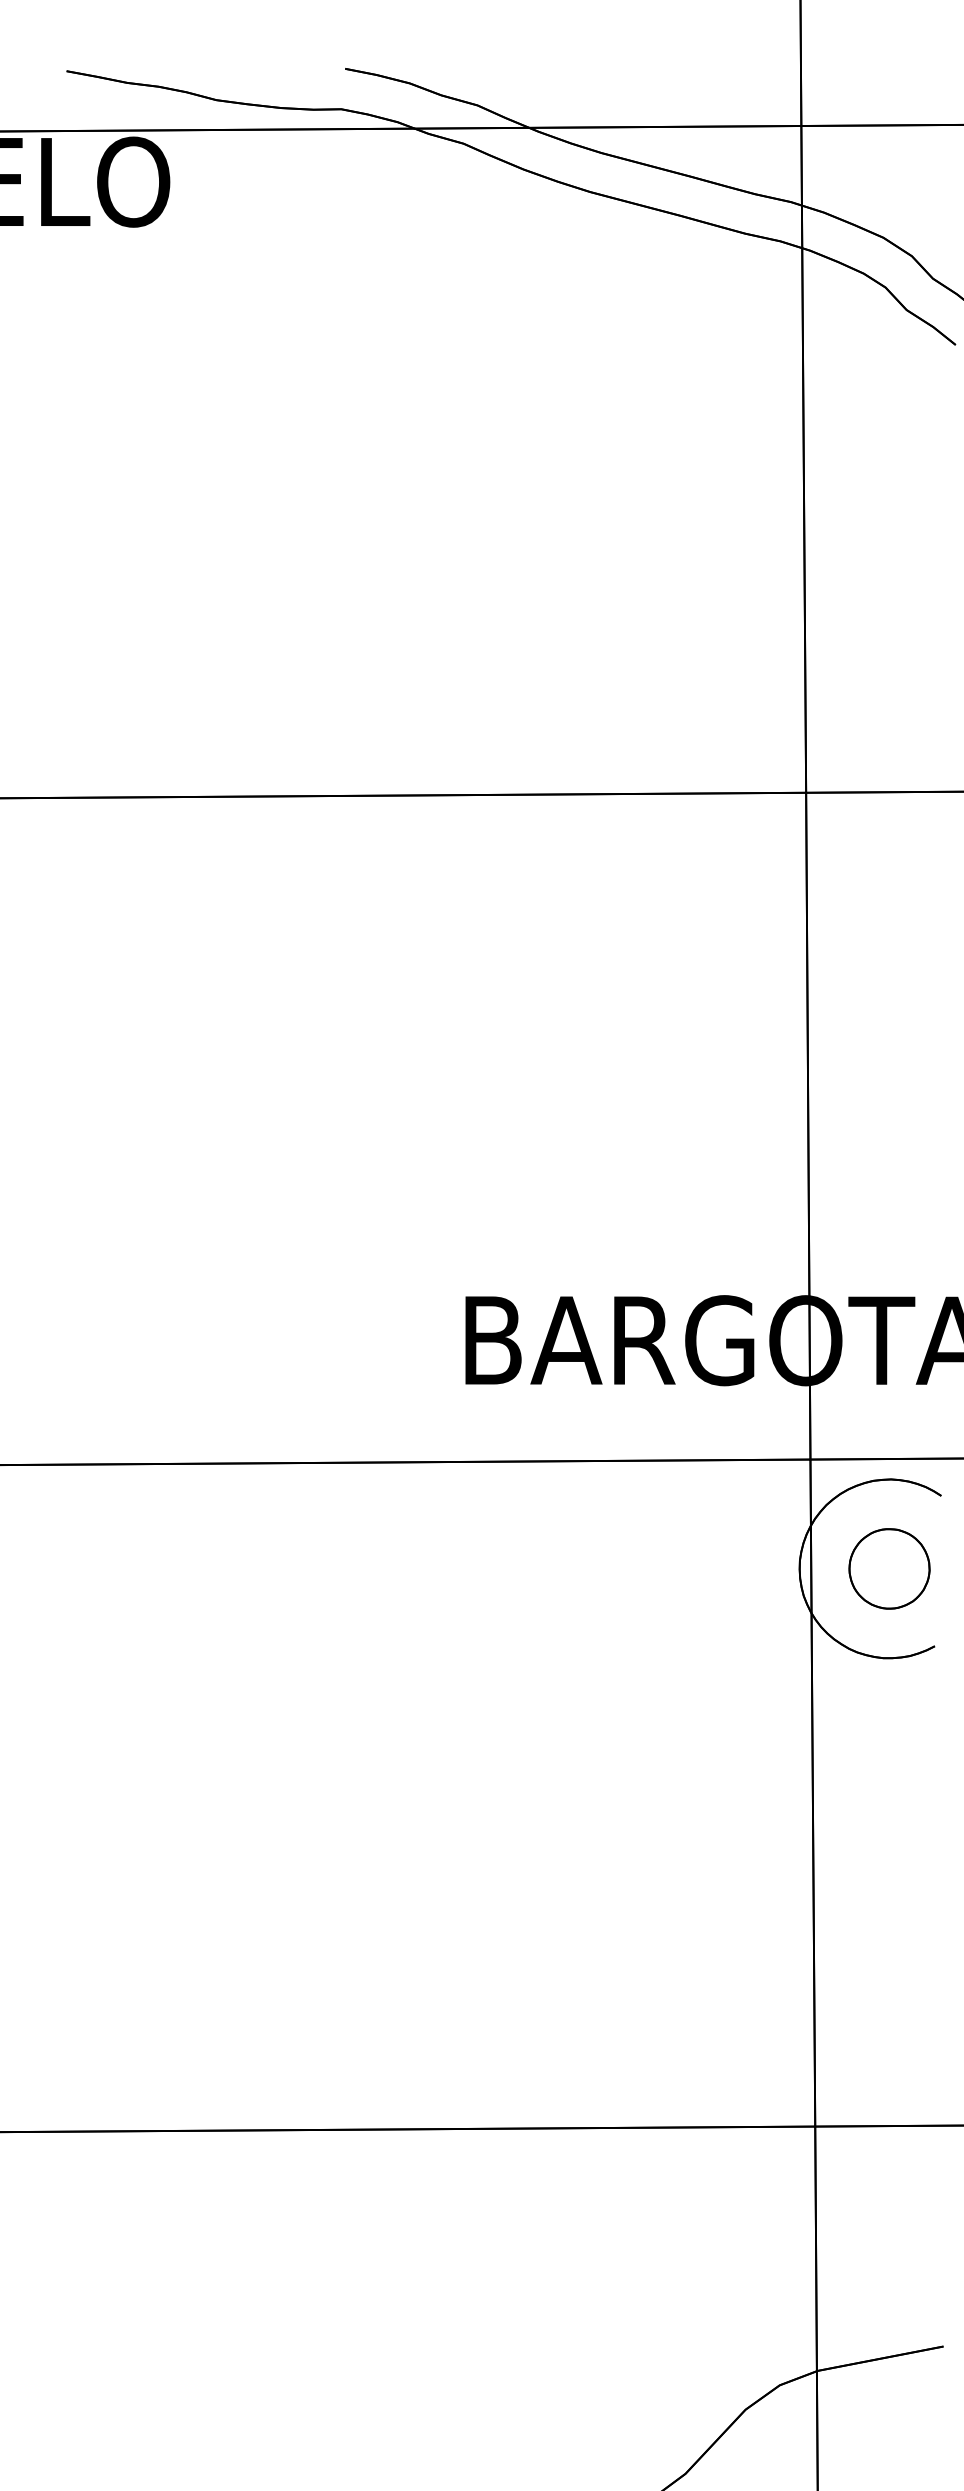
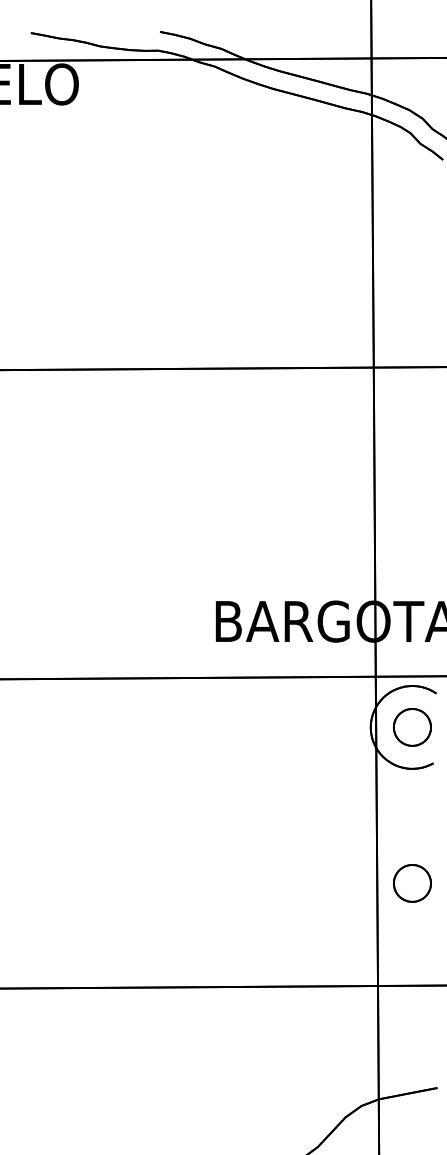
part: (889, 1905) -> (412, 883), added

